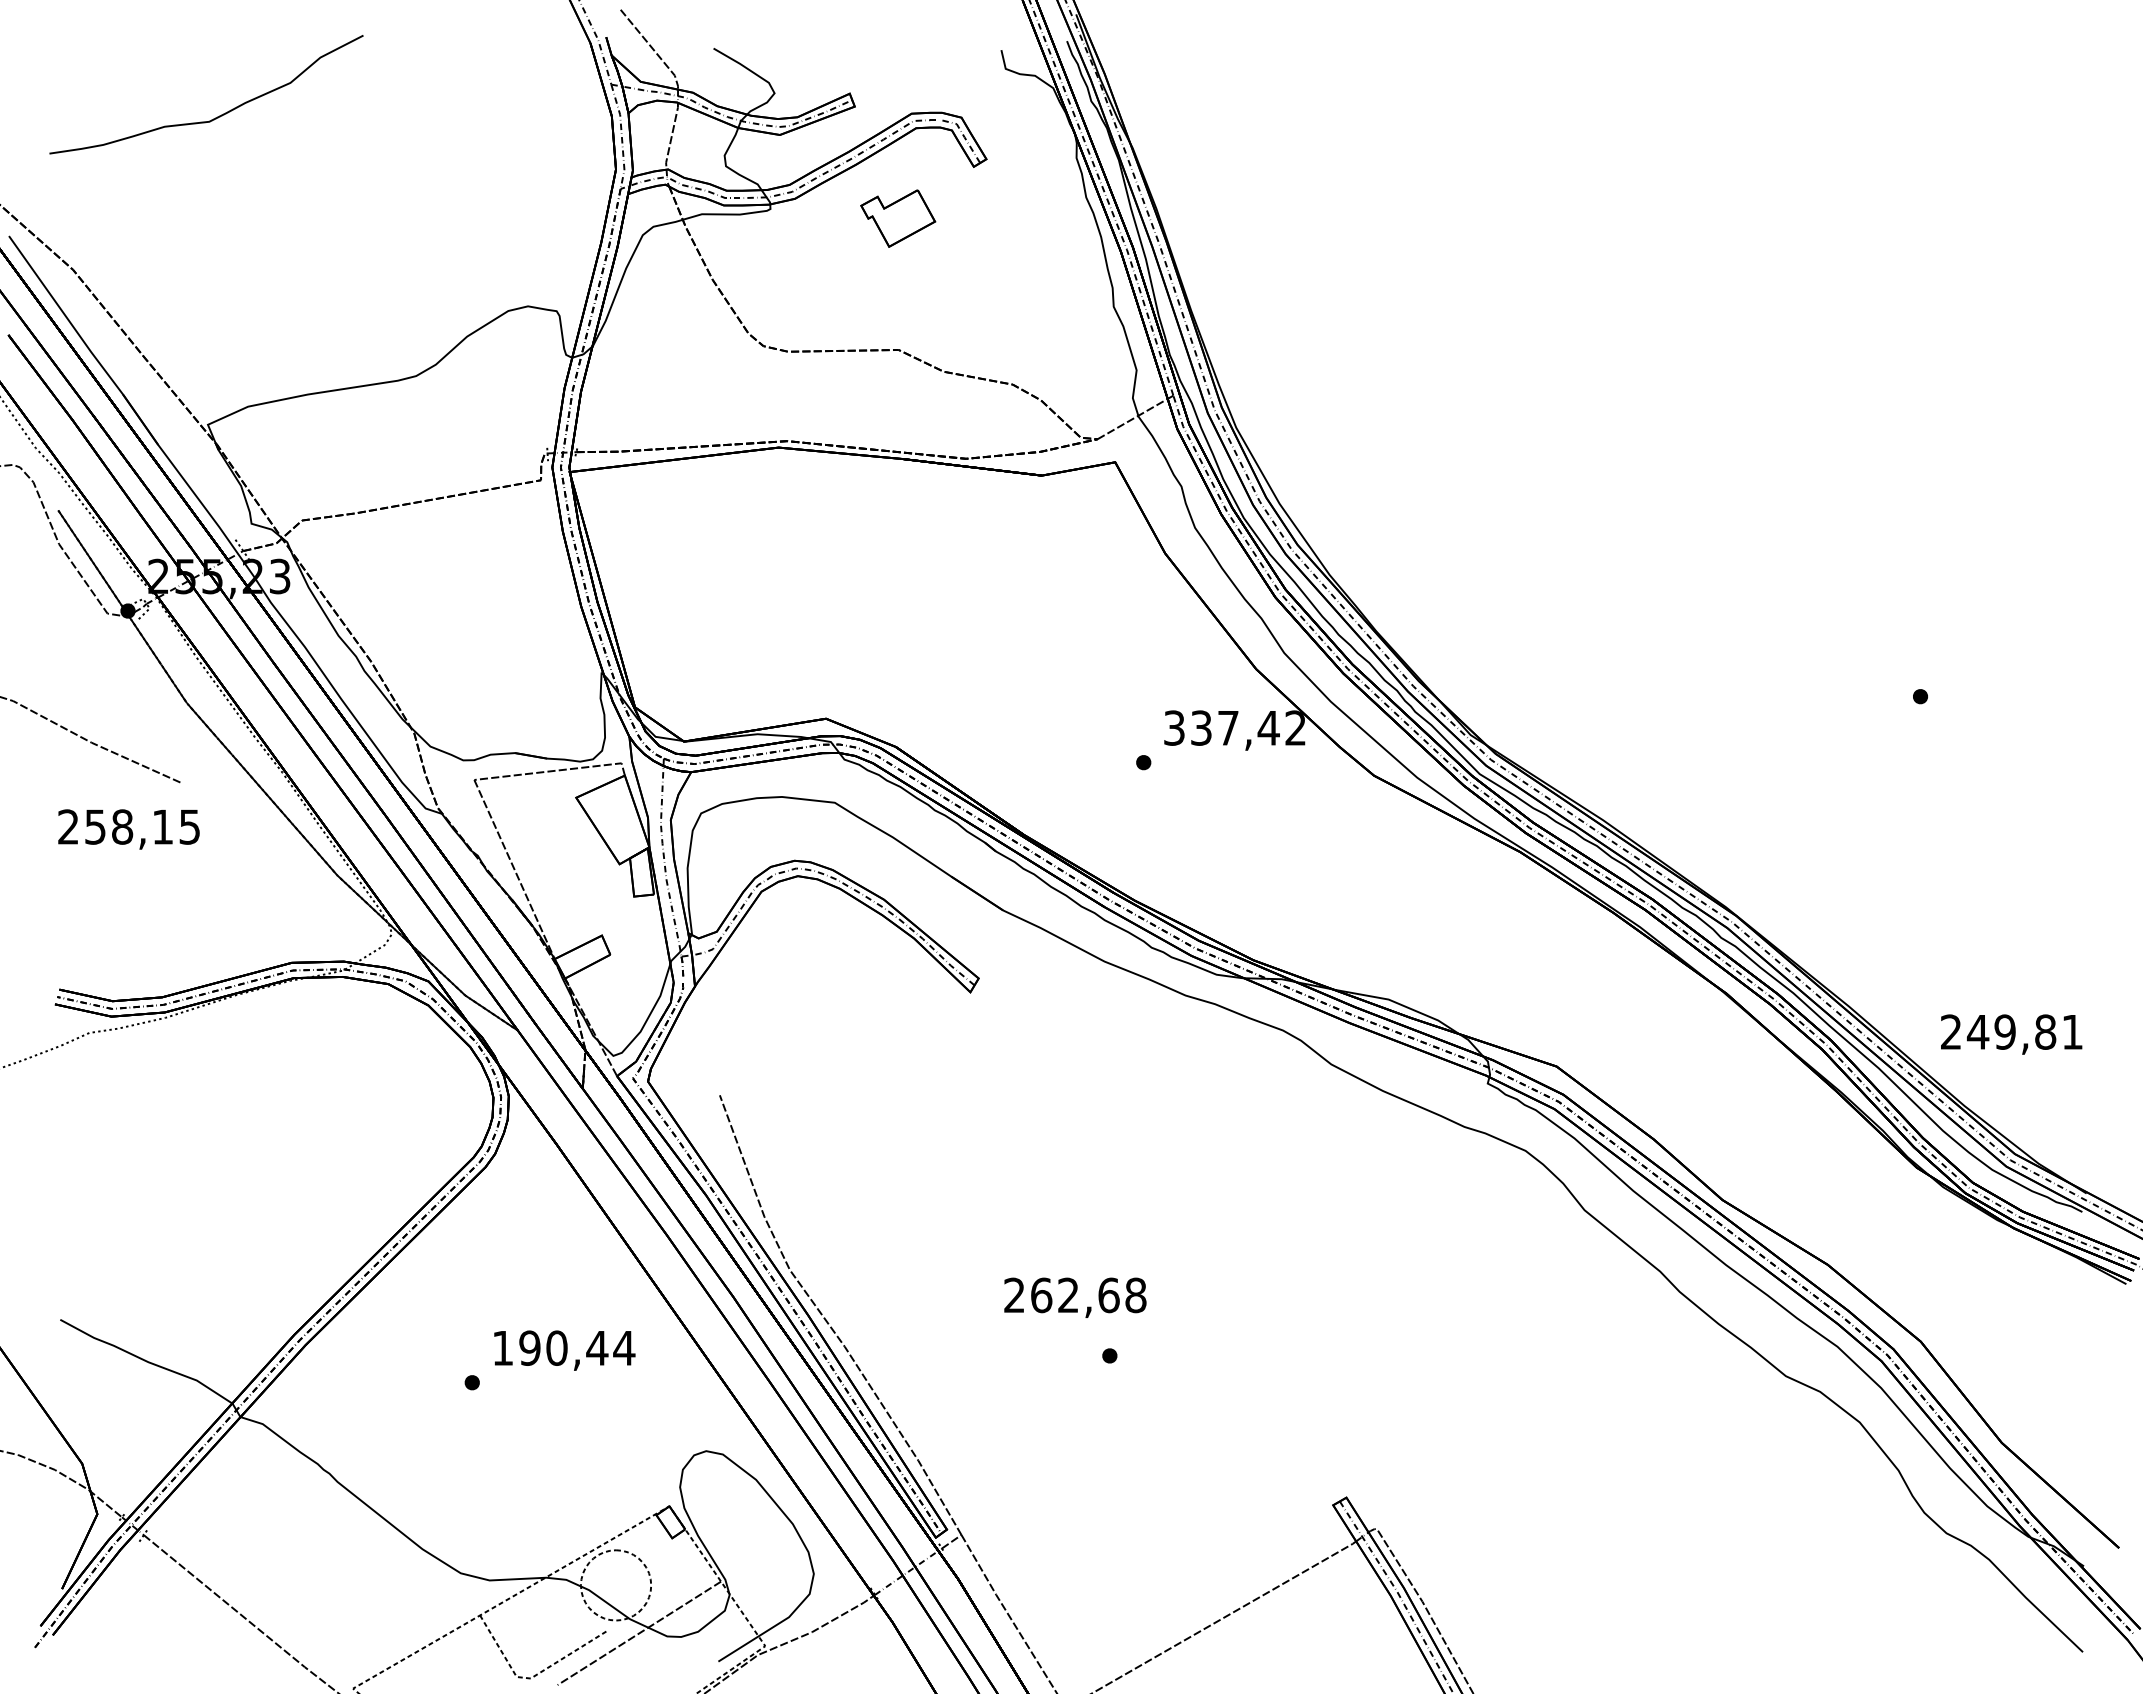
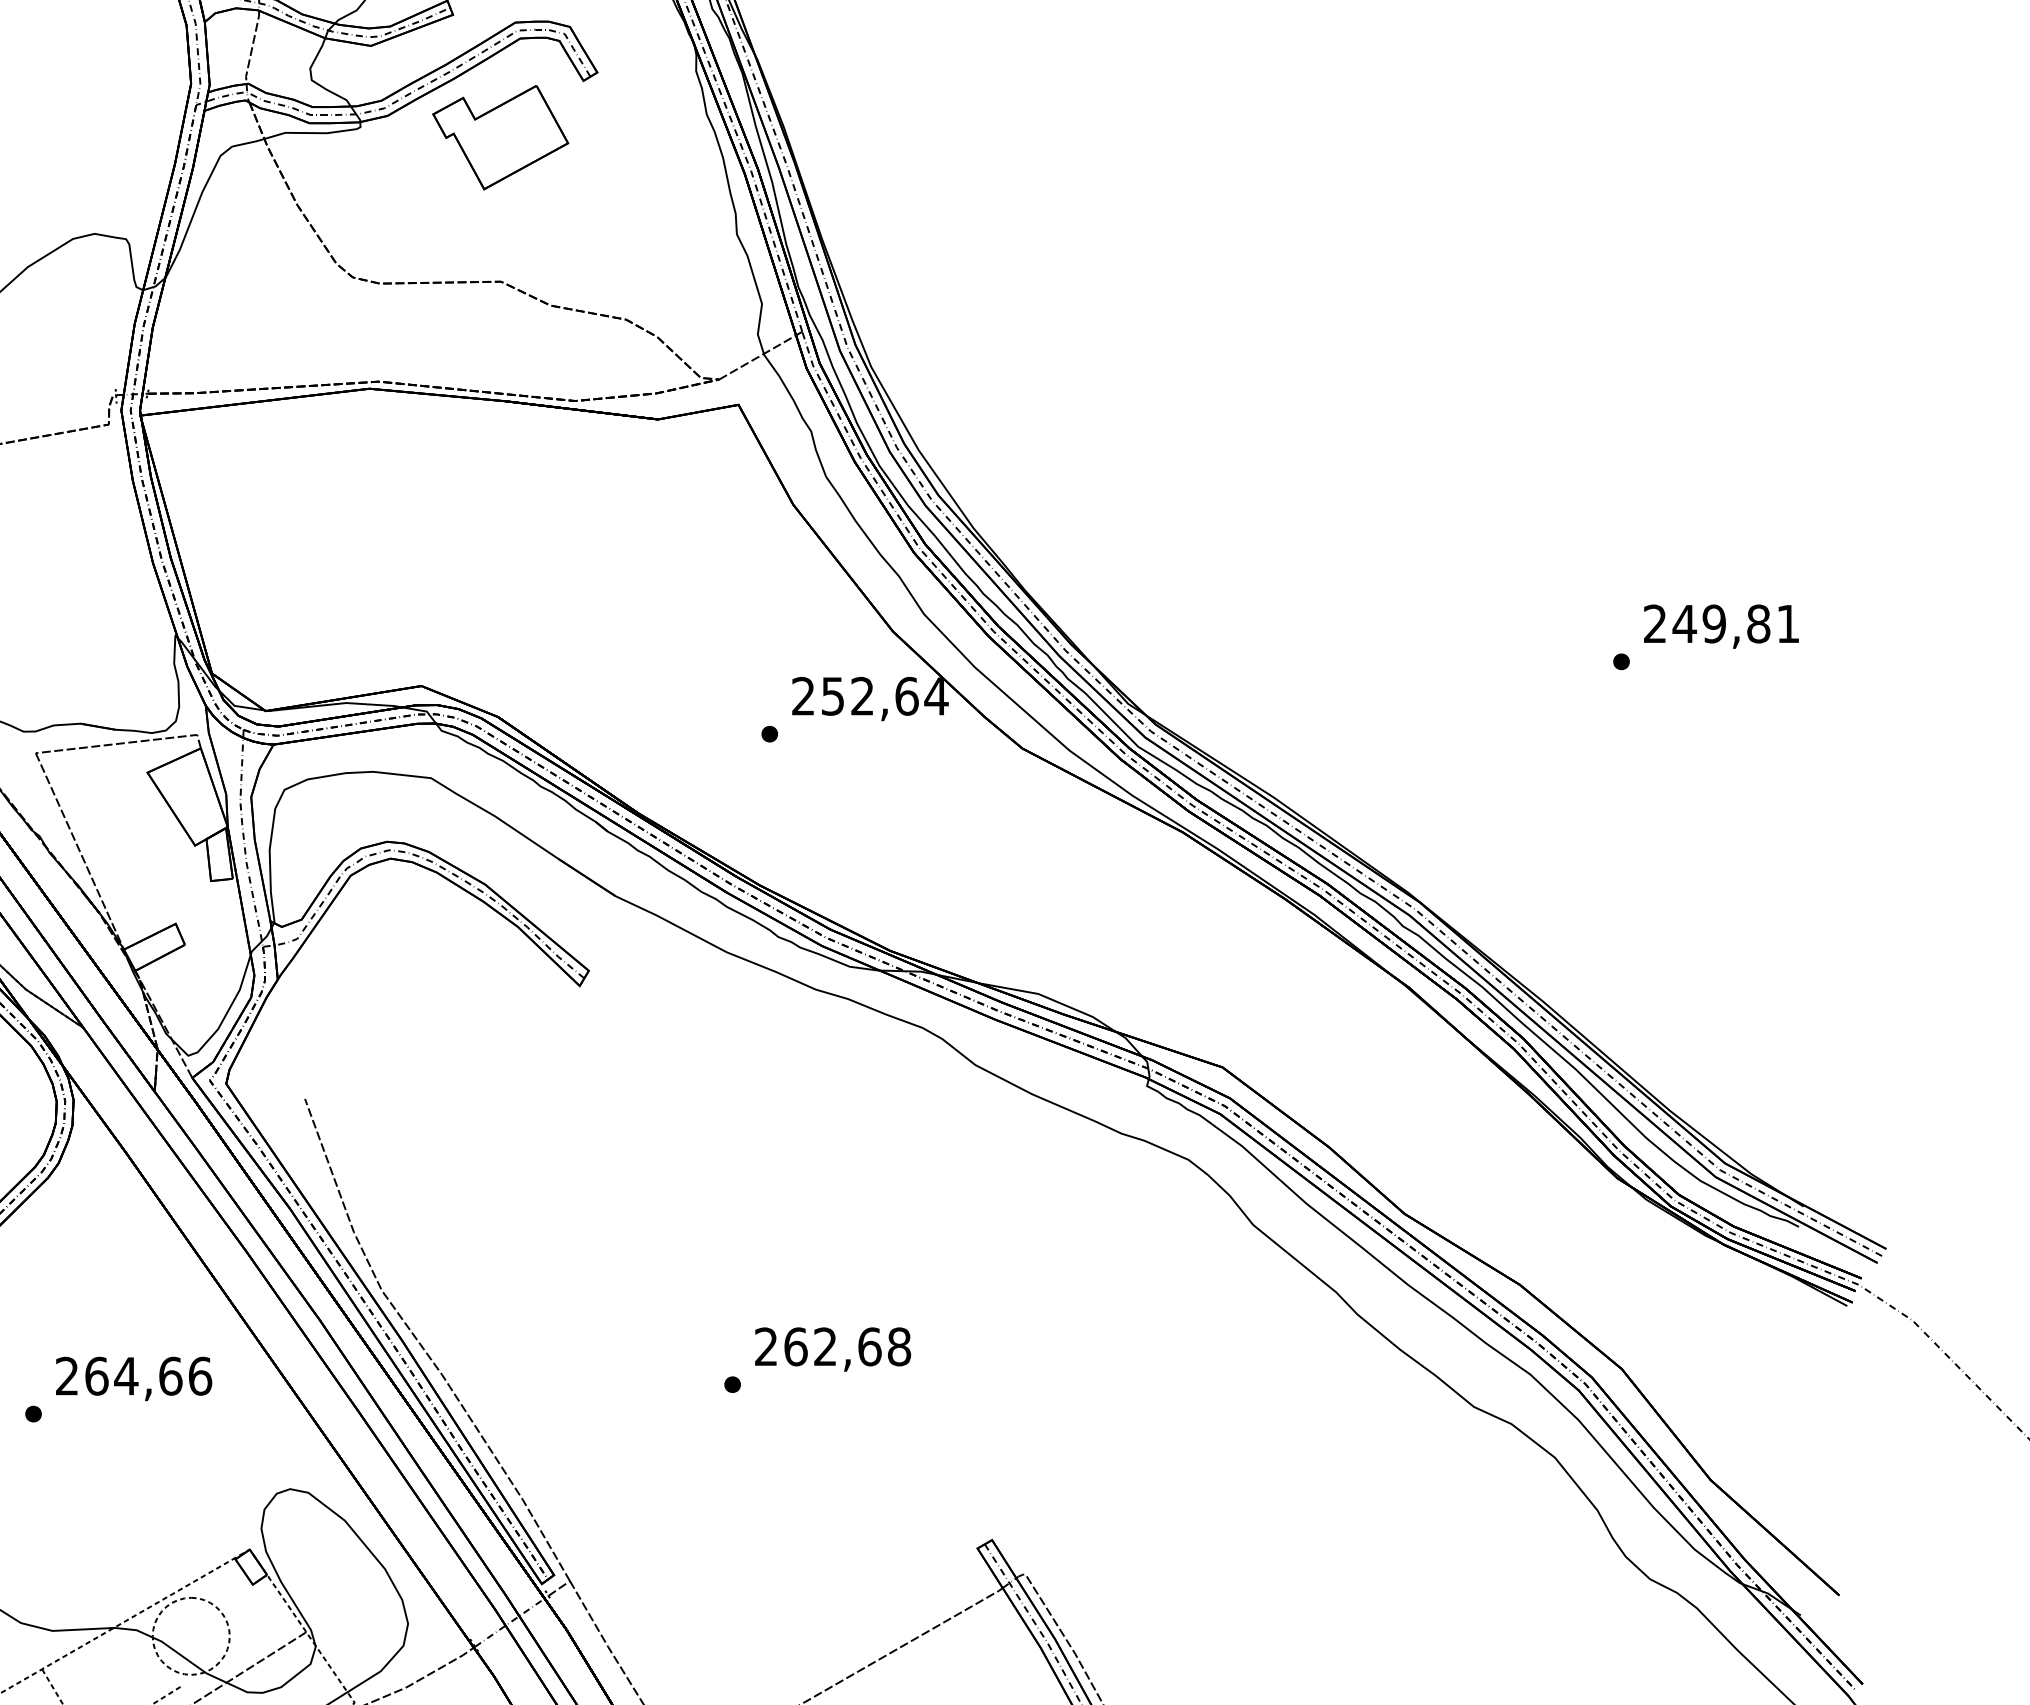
part: (897, 218) -> (499, 137), size x1.67
text: (1235, 727) -> (870, 695), 337,42 -> 252,64
text: (2011, 1034) -> (1721, 626), moved
text: (1075, 1297) -> (833, 1349), moved
text: (563, 1347) -> (133, 1375), 190,44 -> 264,66

